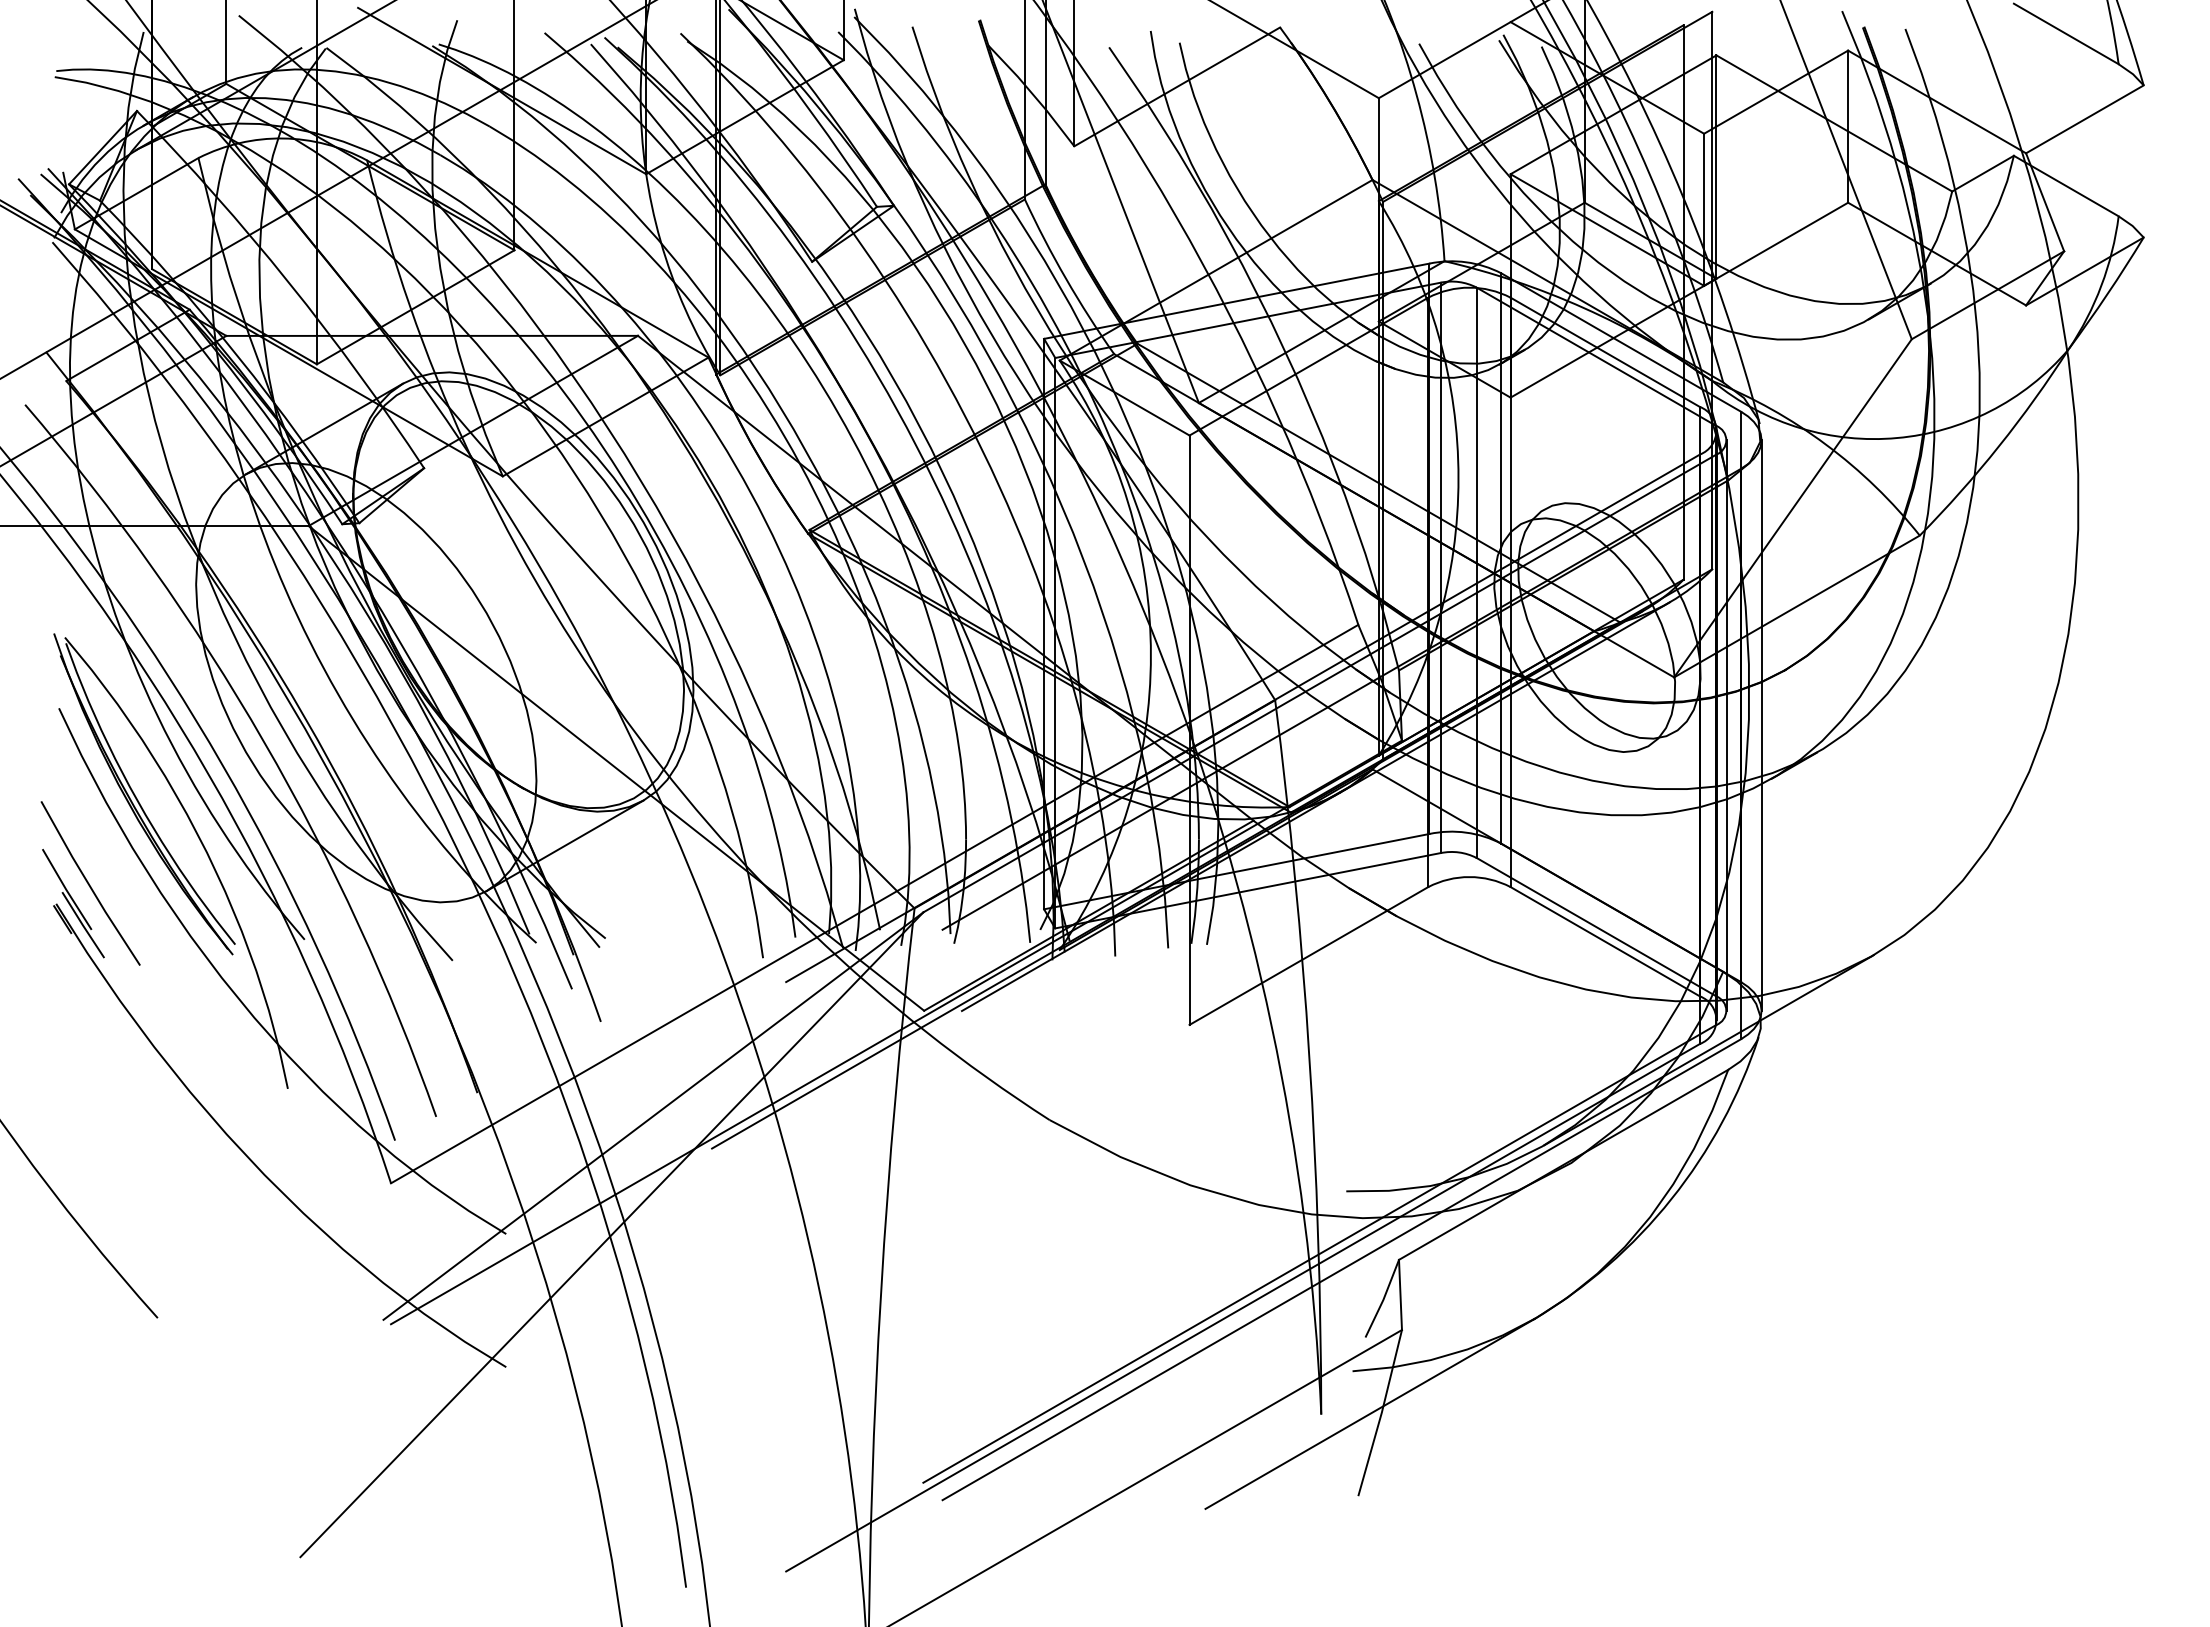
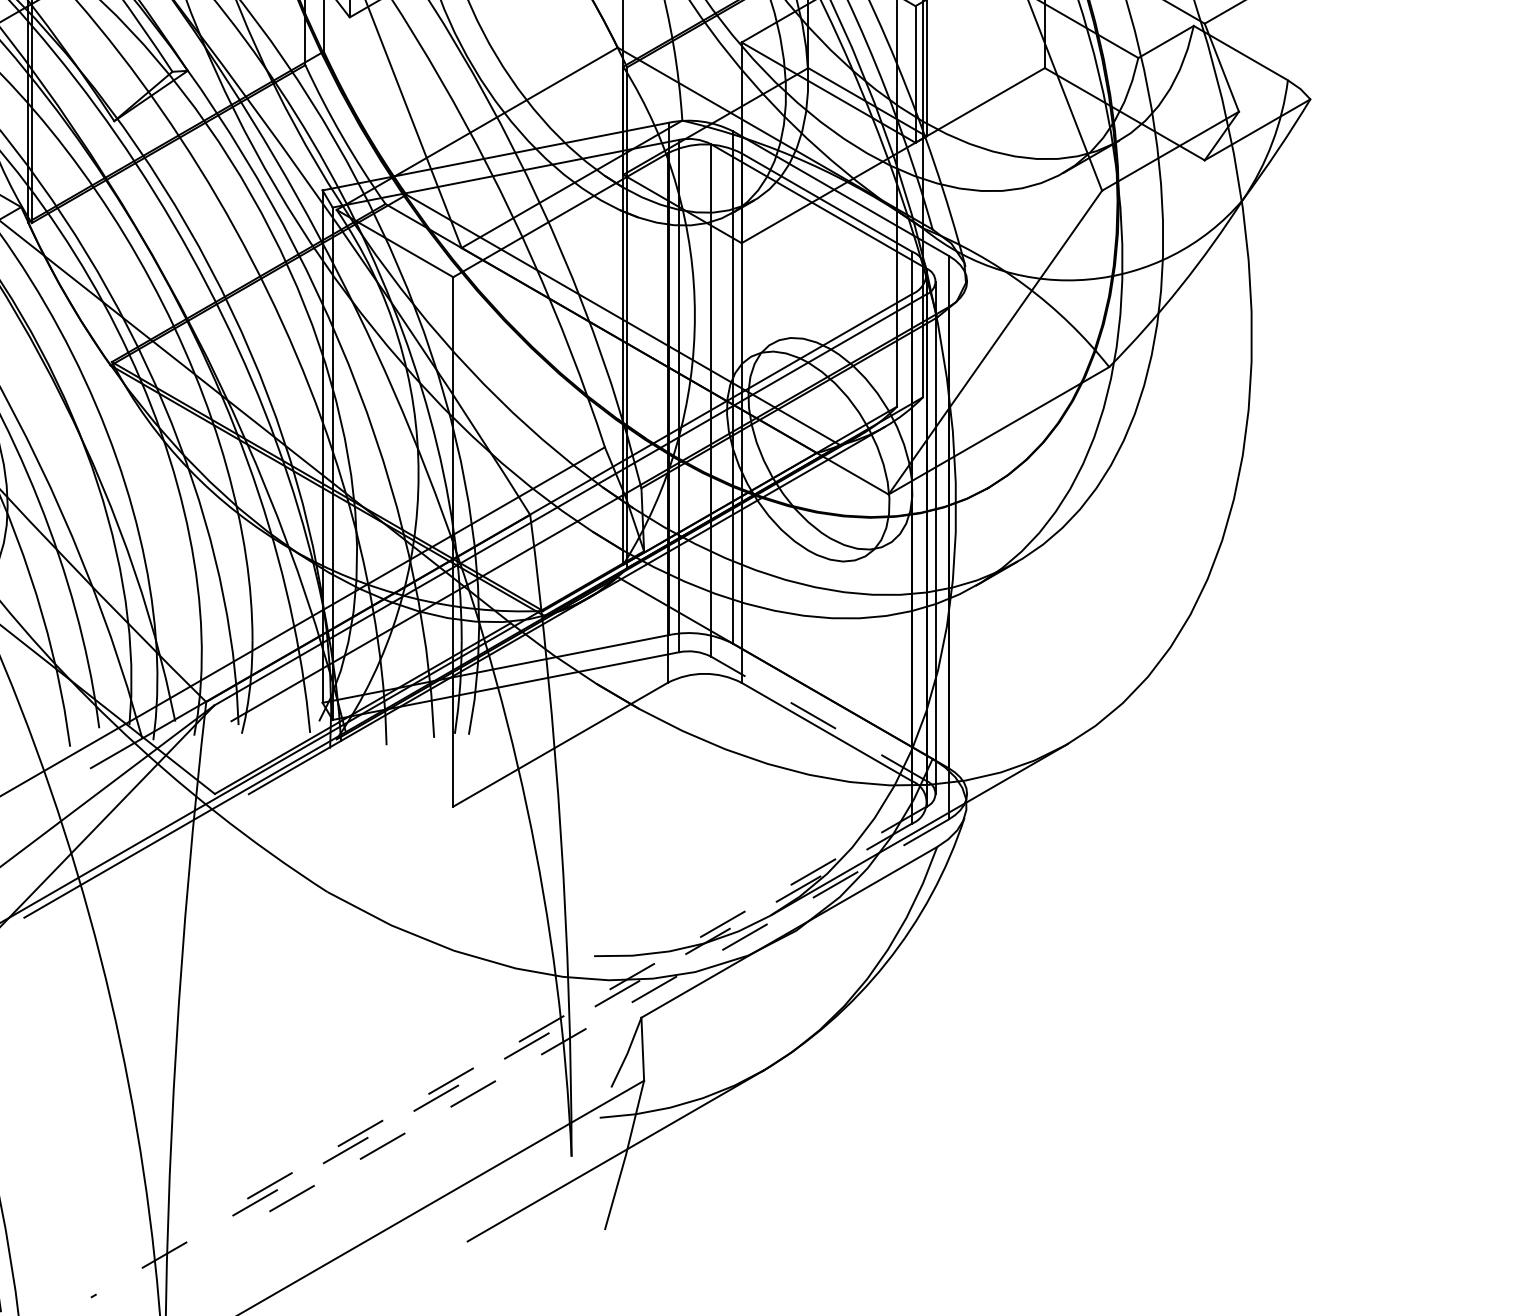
line: (1761, 725) -> (967, 537), removed
line: (1596, 926) -> (818, 718), solid -> dashed
line: (1319, 1253) -> (570, 1012), solid -> dashed
line: (1341, 1269) -> (589, 1026), solid -> dashed
line: (1243, 1307) -> (501, 1060), solid -> dashed

